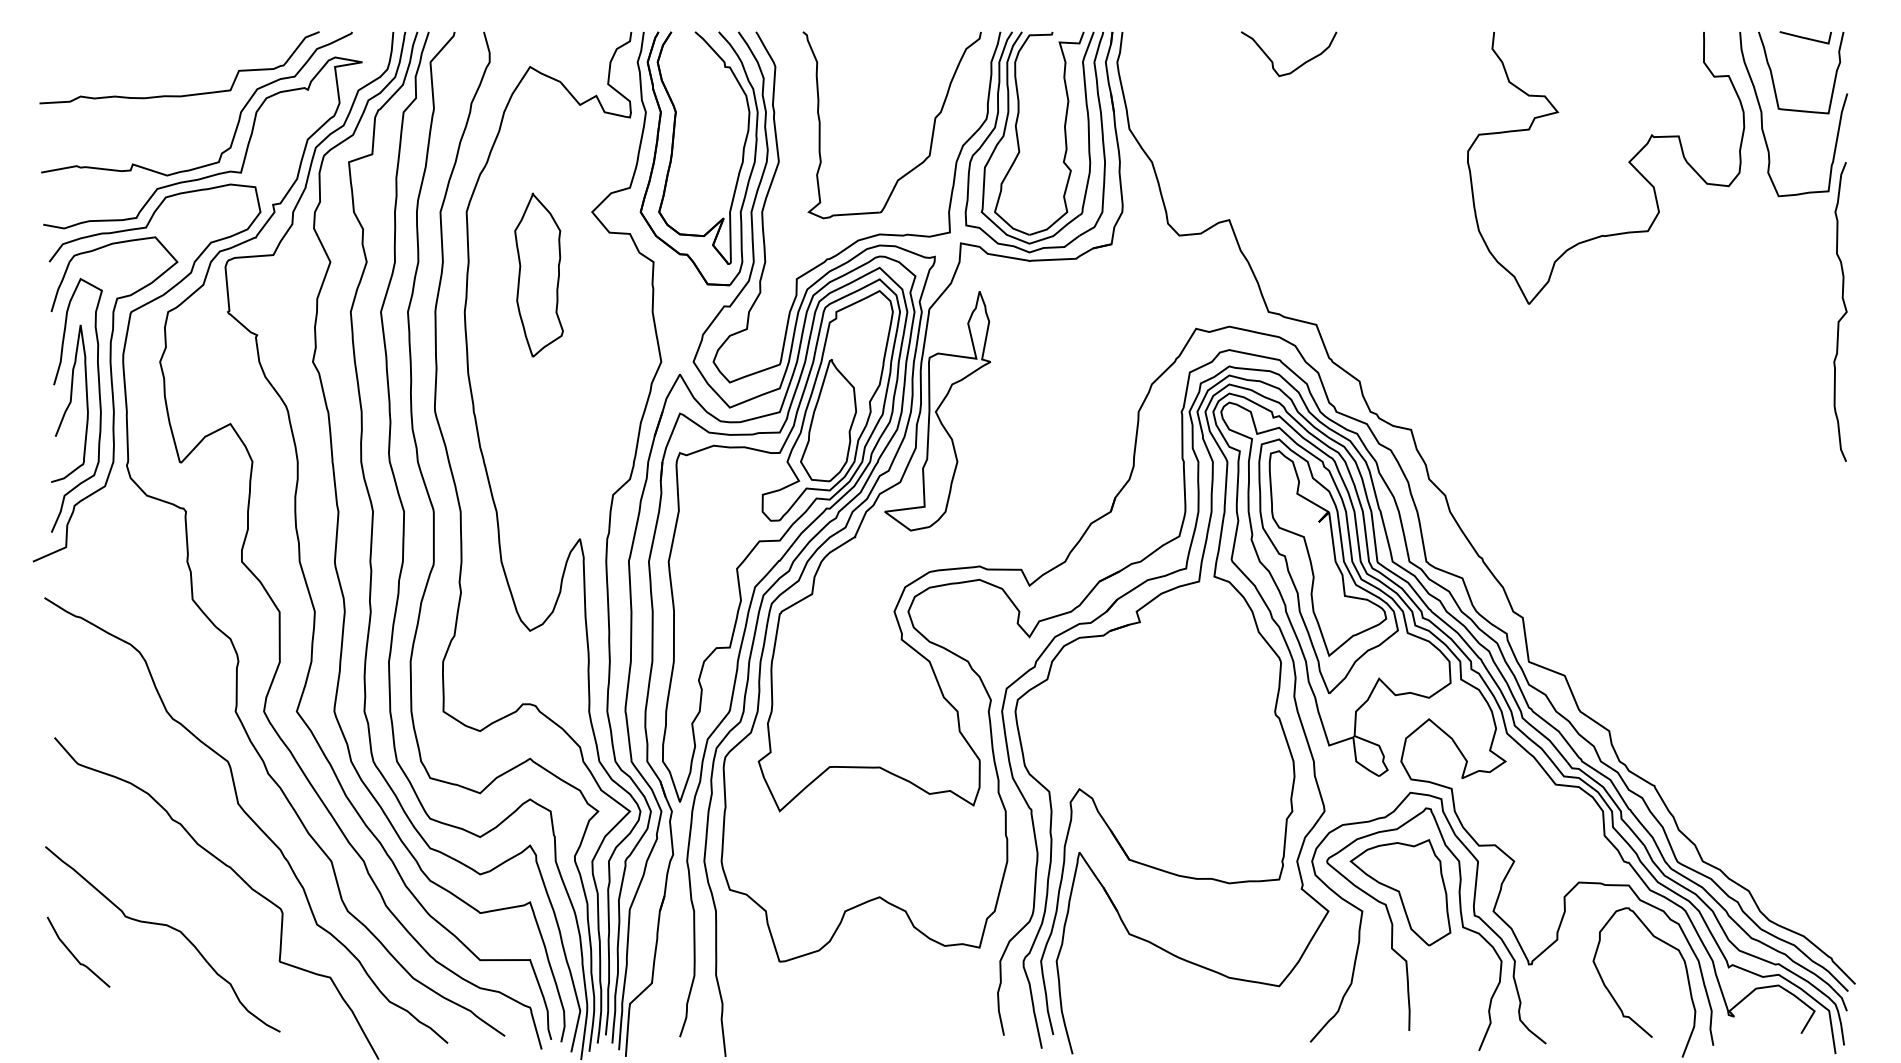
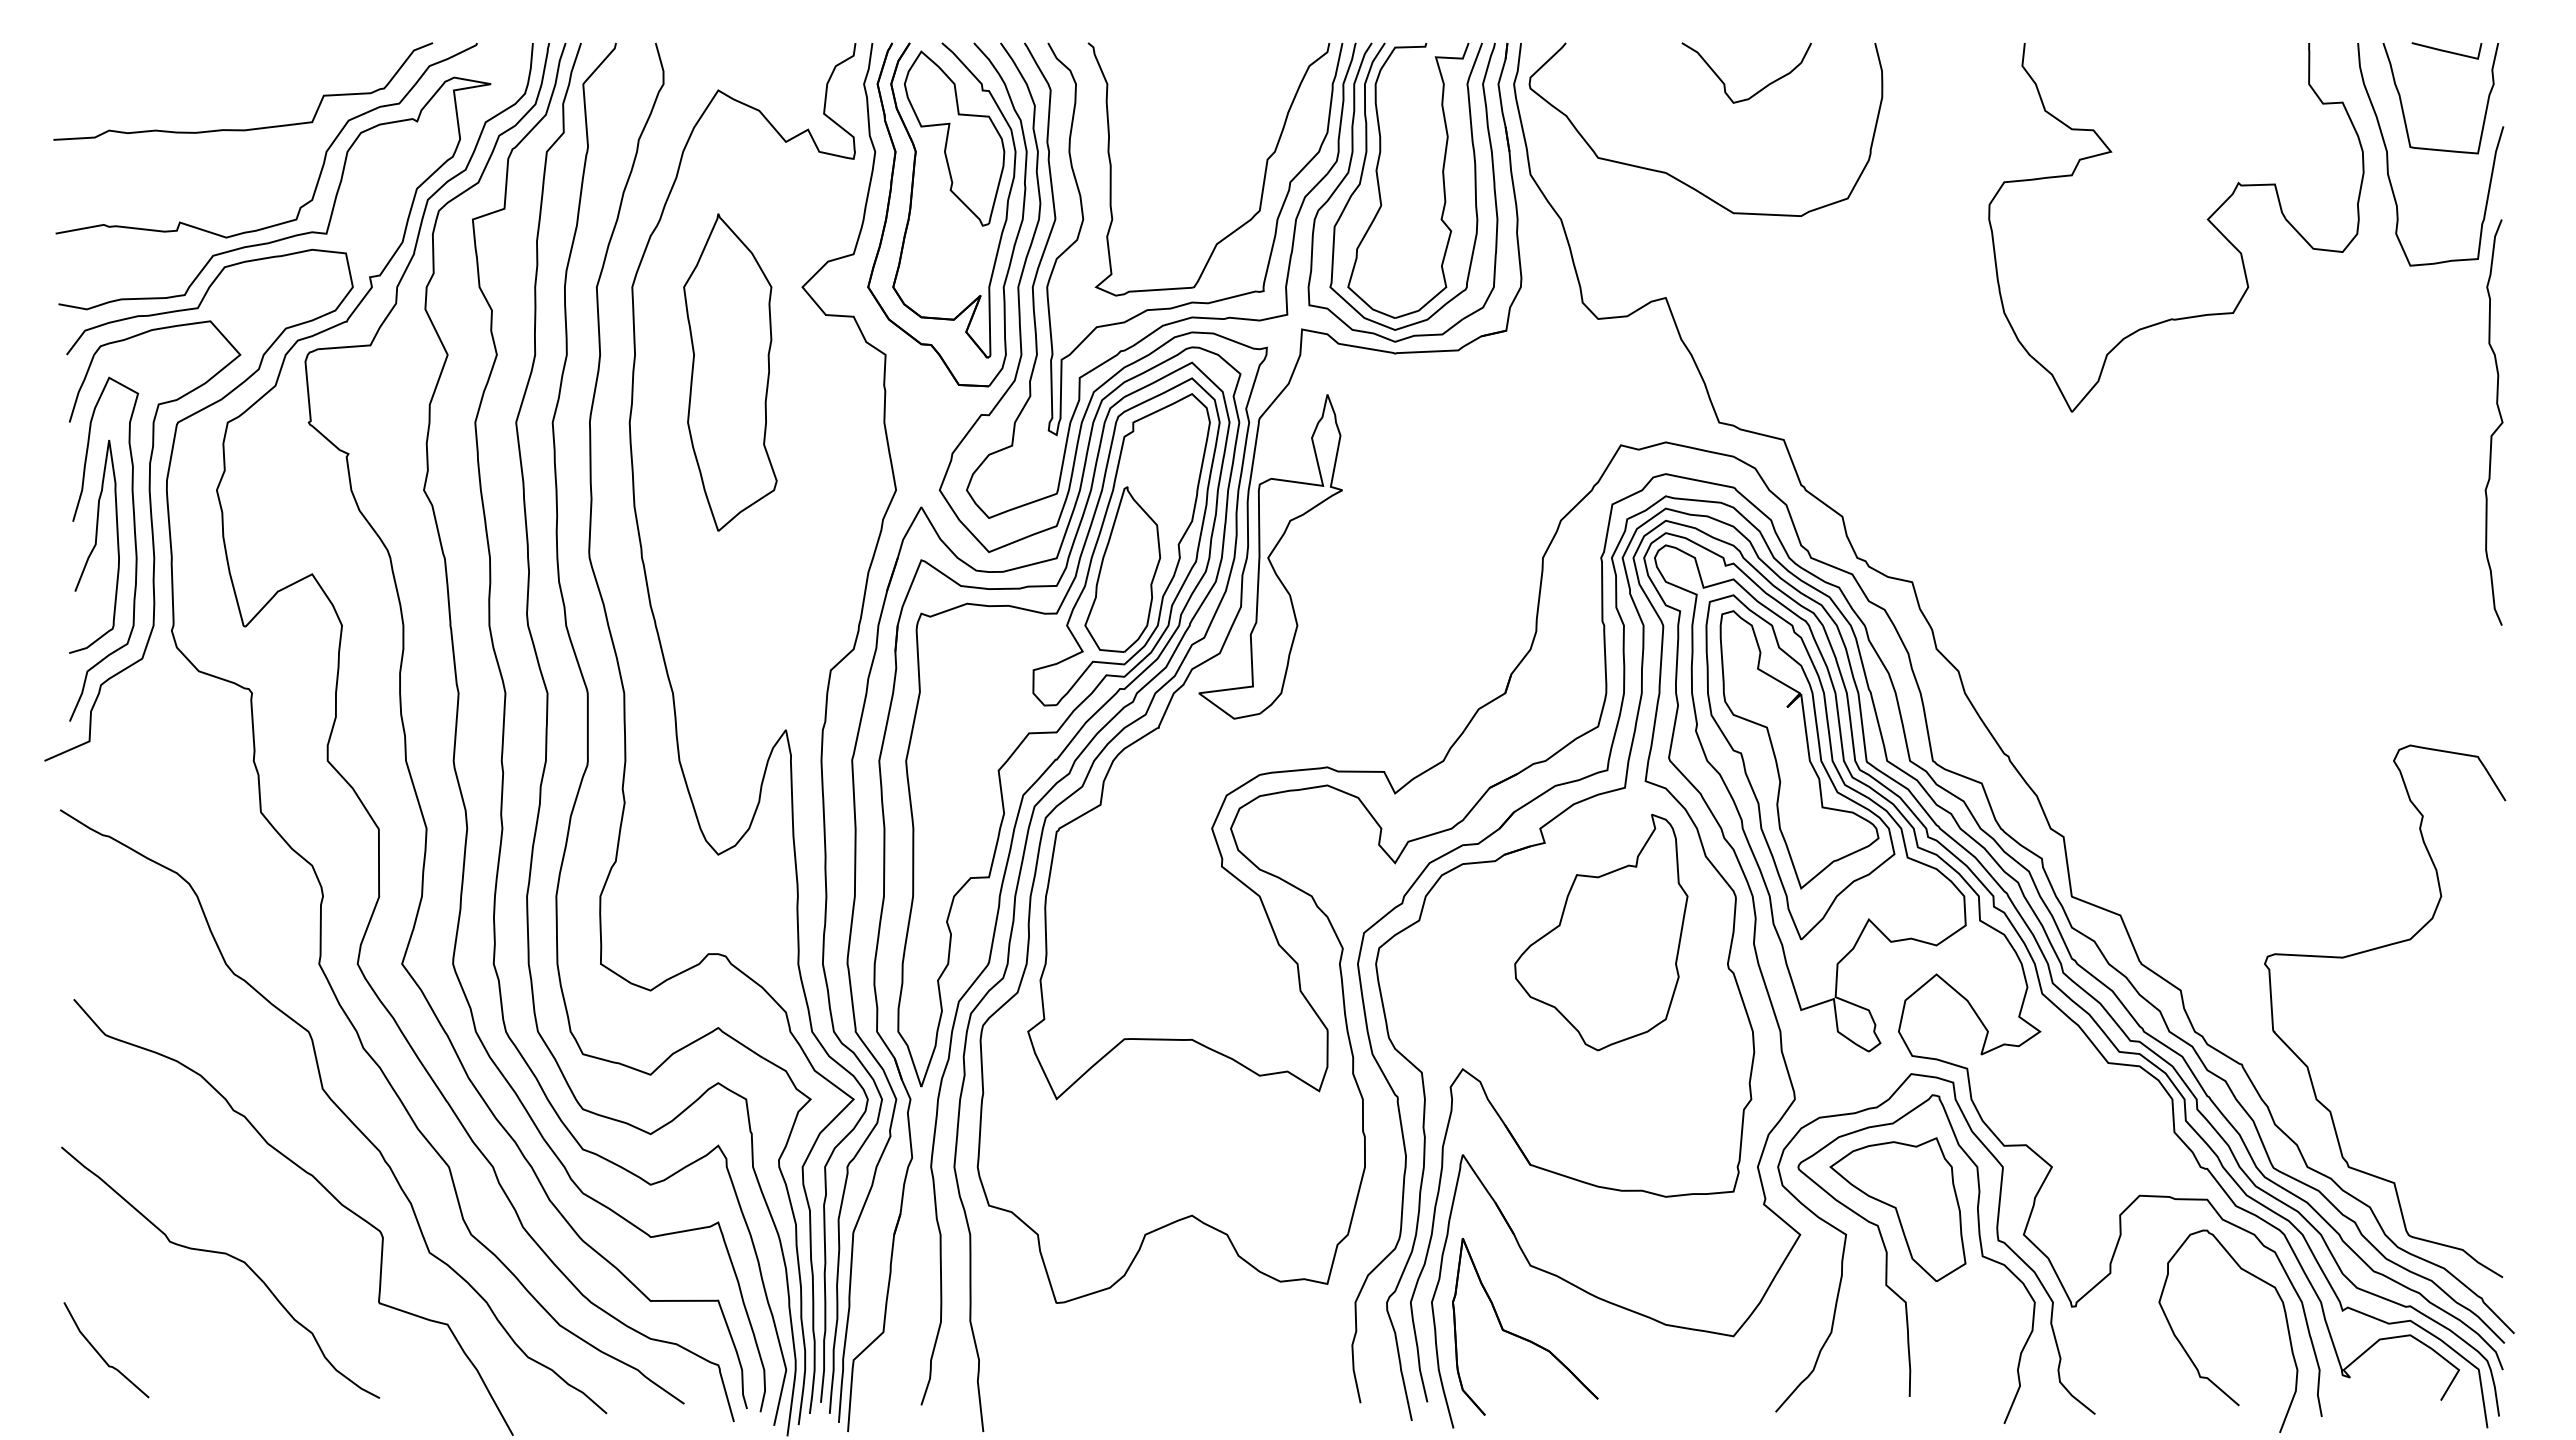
part: (704, 102) -> (954, 138), added
curve: (1237, 131) -> (1676, 177), added
curve: (881, 222) -> (1194, 301), added
part: (539, 275) -> (730, 372), size x1.43
part: (1181, 688) -> (1601, 932), added
curve: (1746, 703) -> (2366, 952), added
curve: (74, 956) -> (101, 1355), moved
part: (1122, 986) -> (1521, 1336), added

